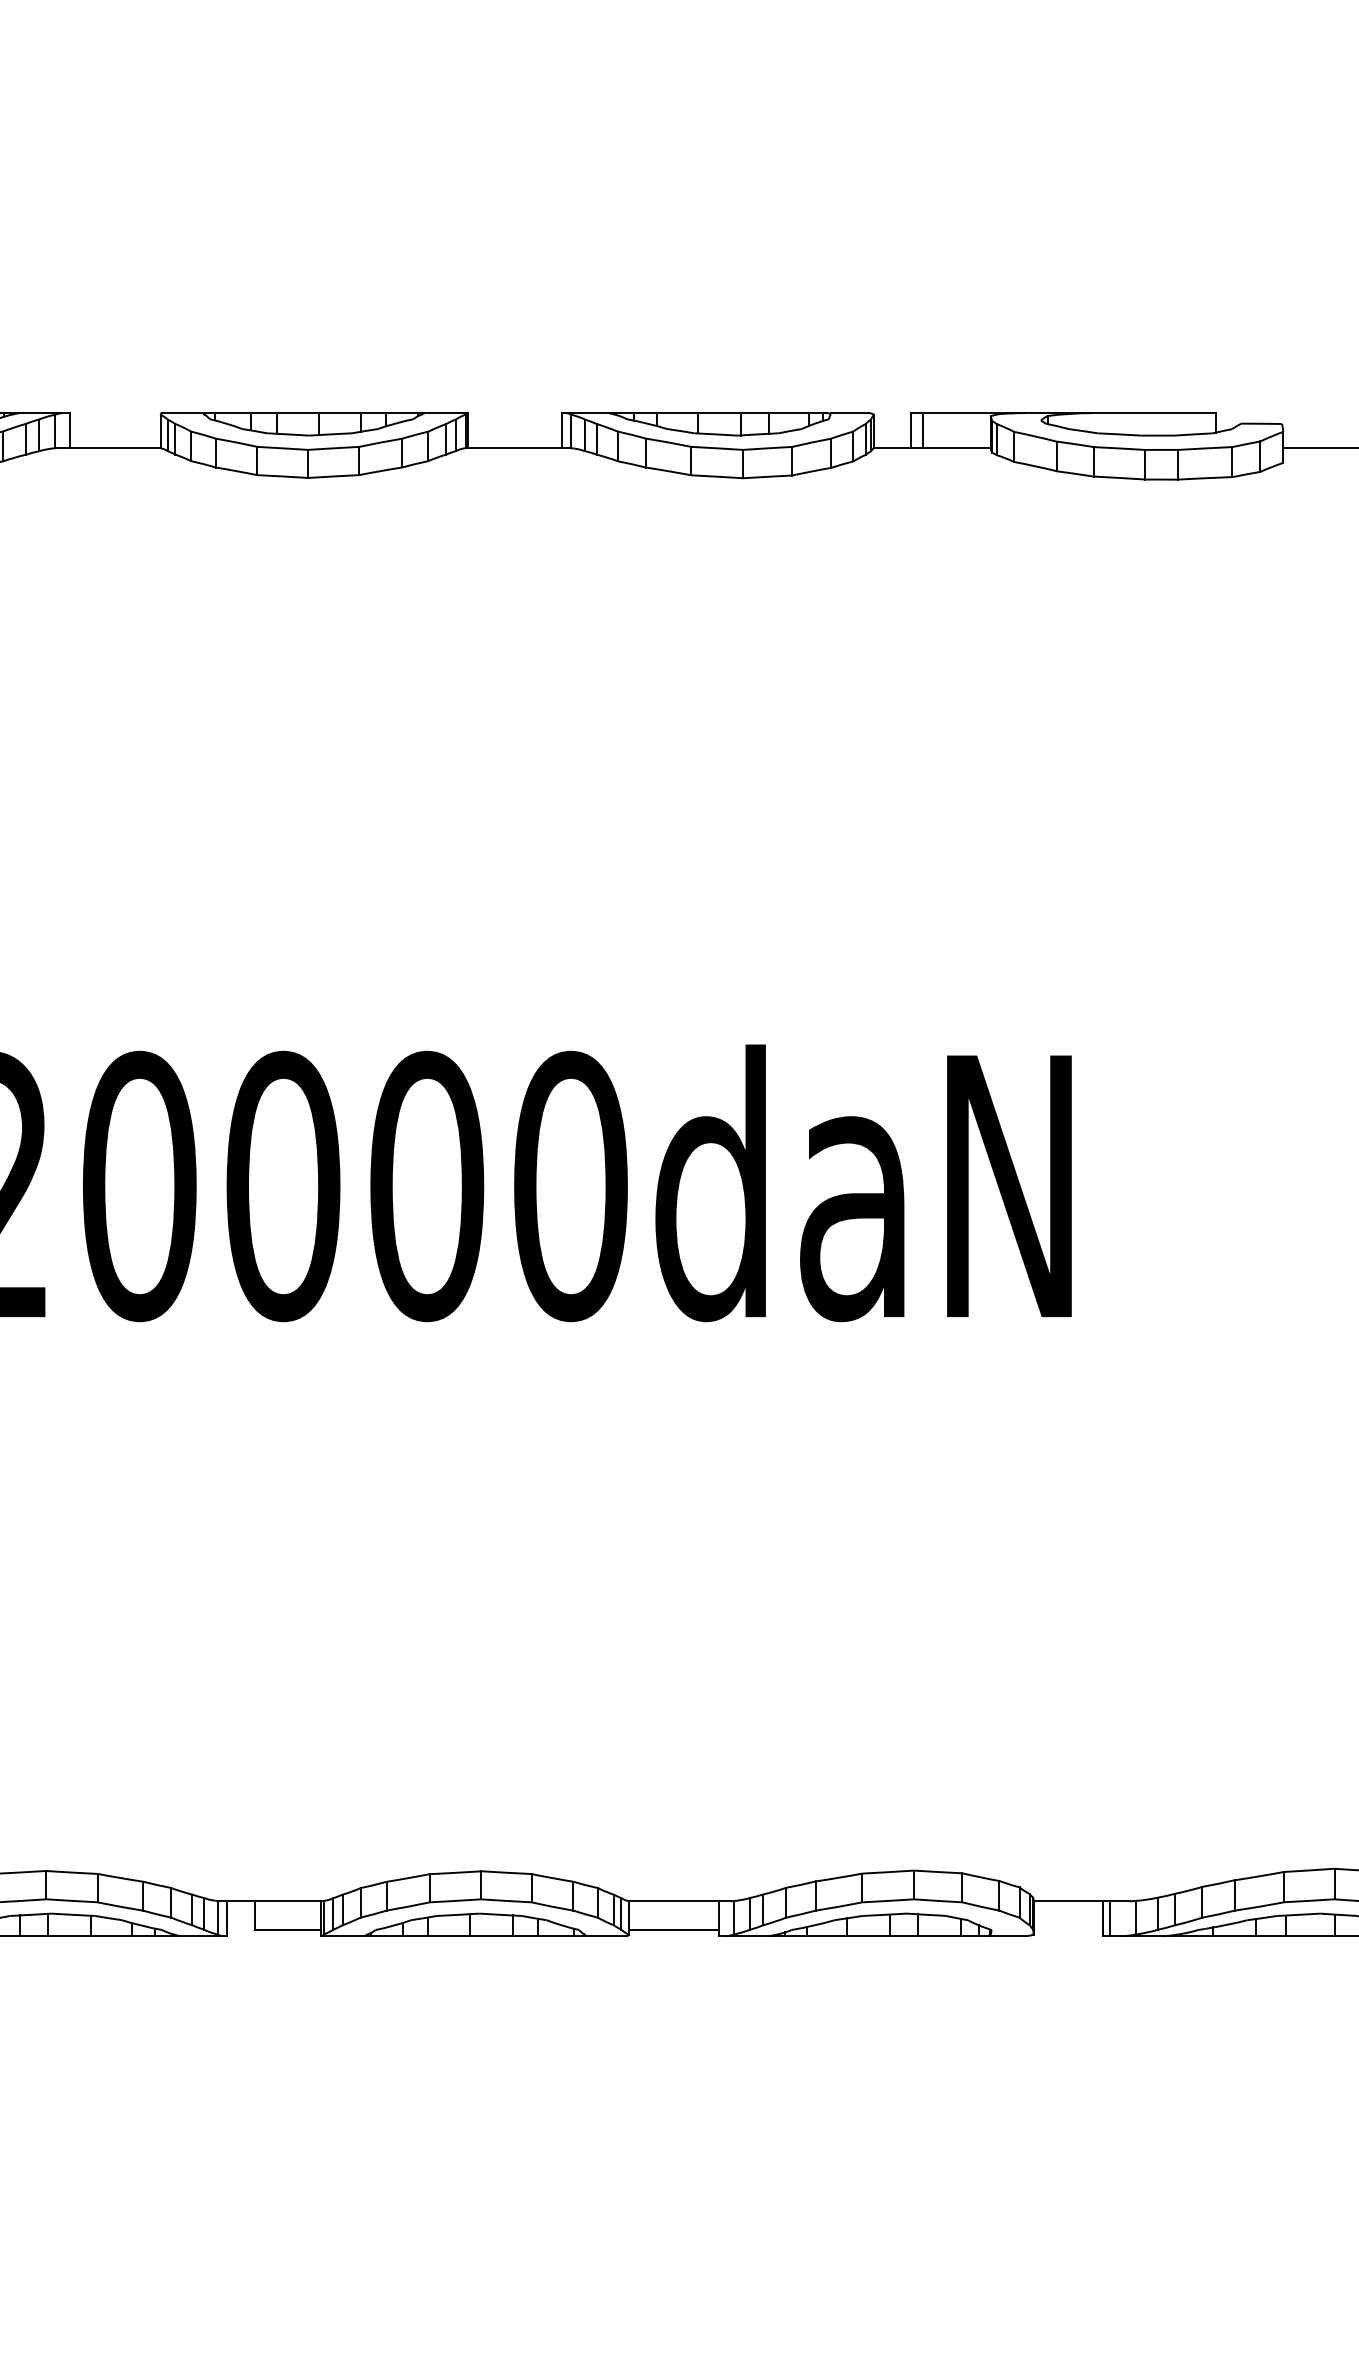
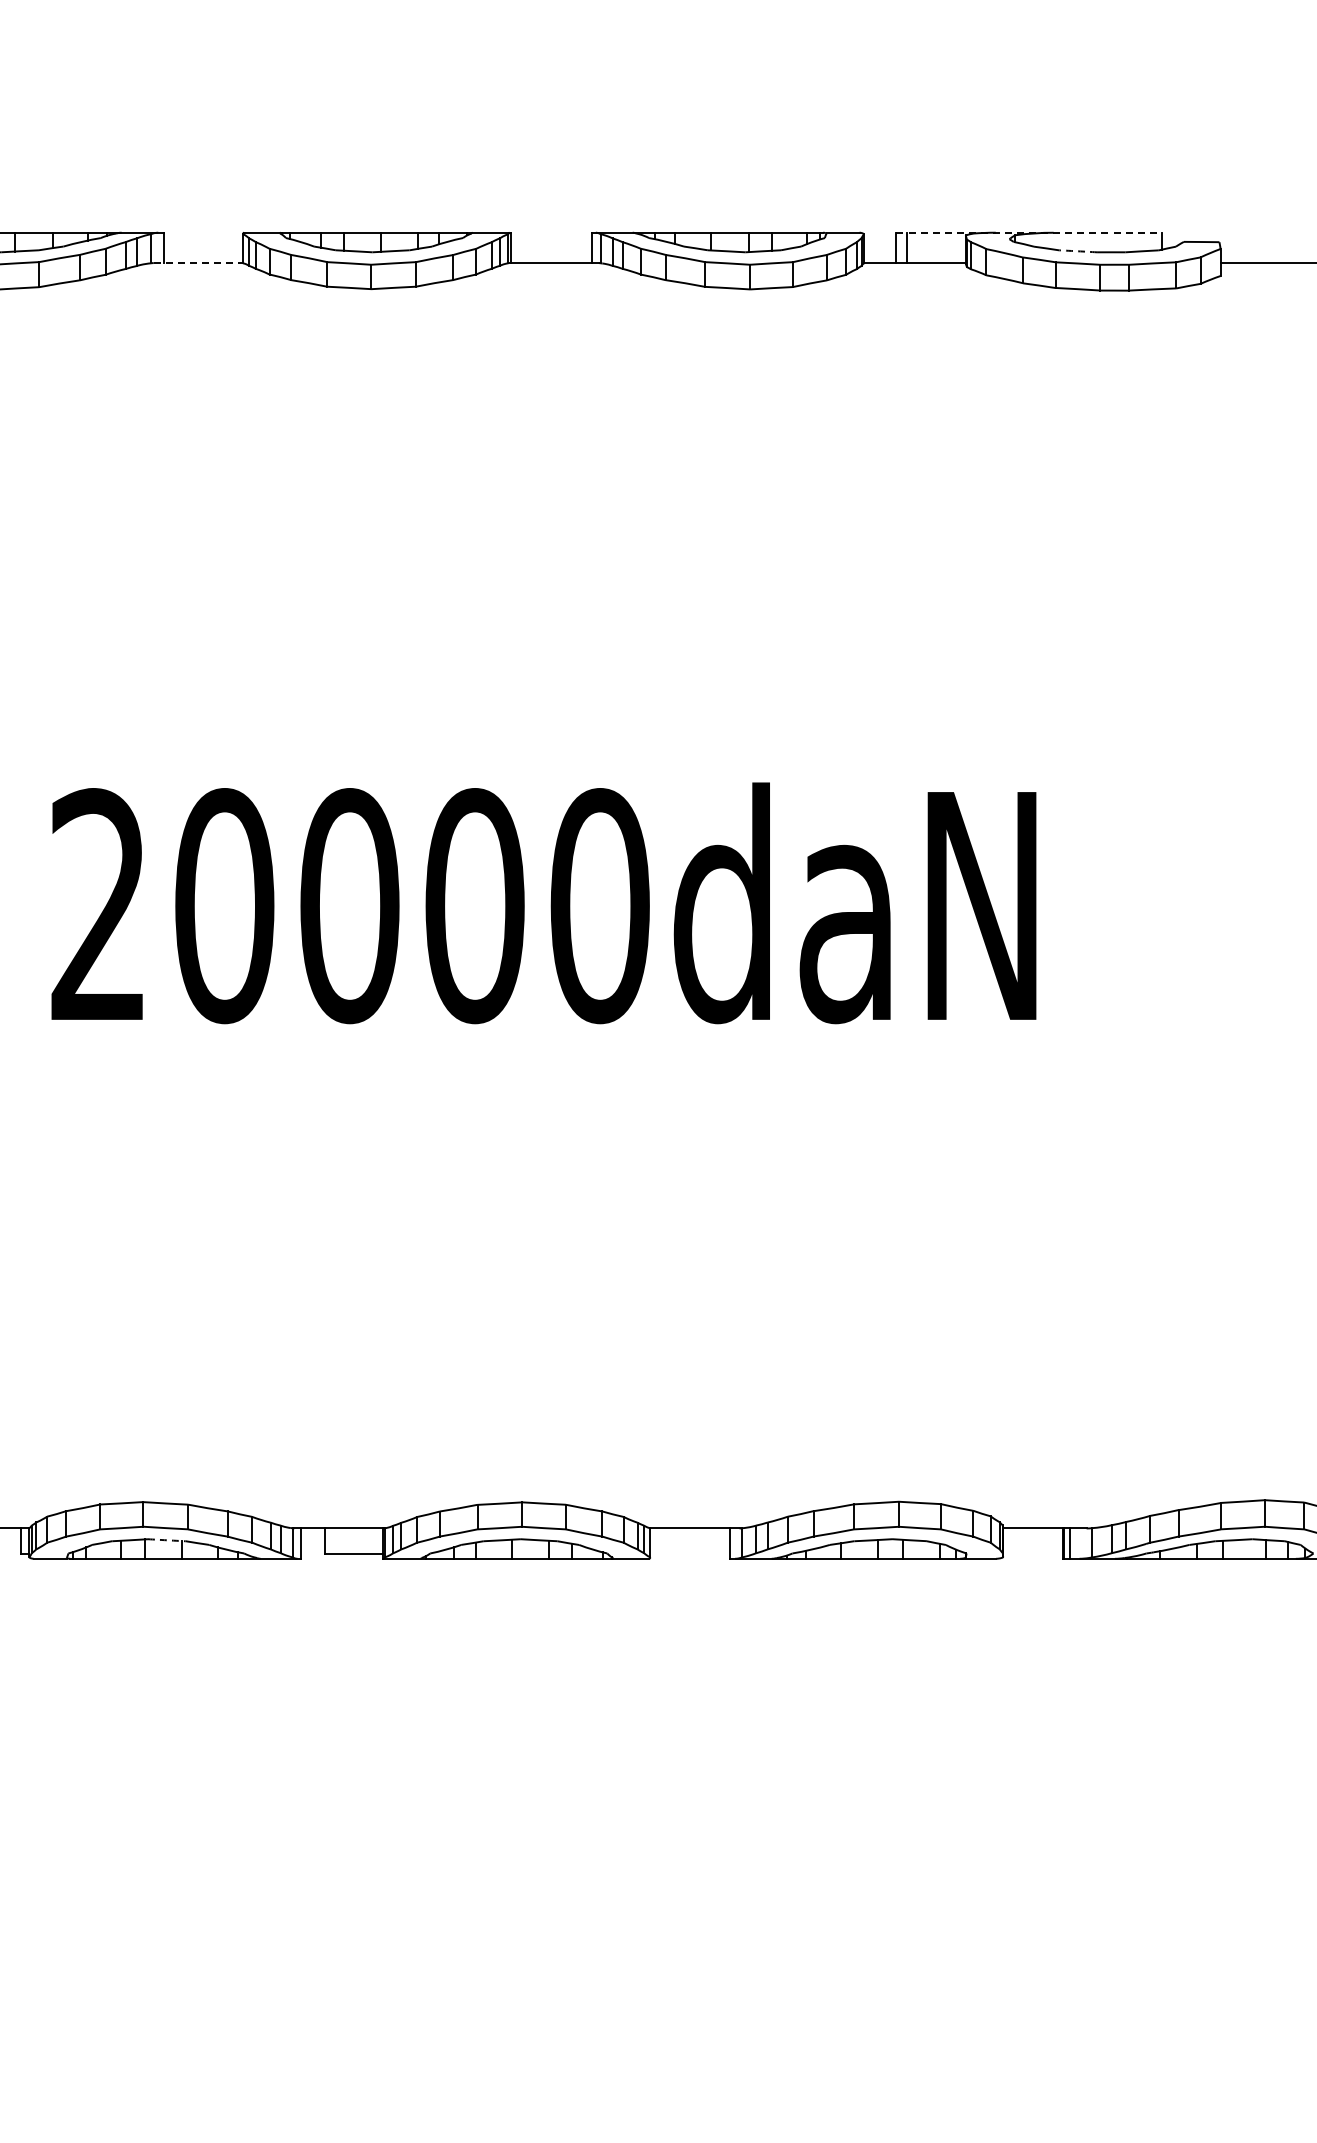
line: (1063, 412) -> (1029, 232), solid -> dashed
arc: (1120, 434) -> (1078, 251), solid -> dashed
line: (109, 448) -> (198, 263), solid -> dashed
arc: (72, 1915) -> (166, 1540), solid -> dashed
line: (673, 1930) -> (689, 1553), removed

